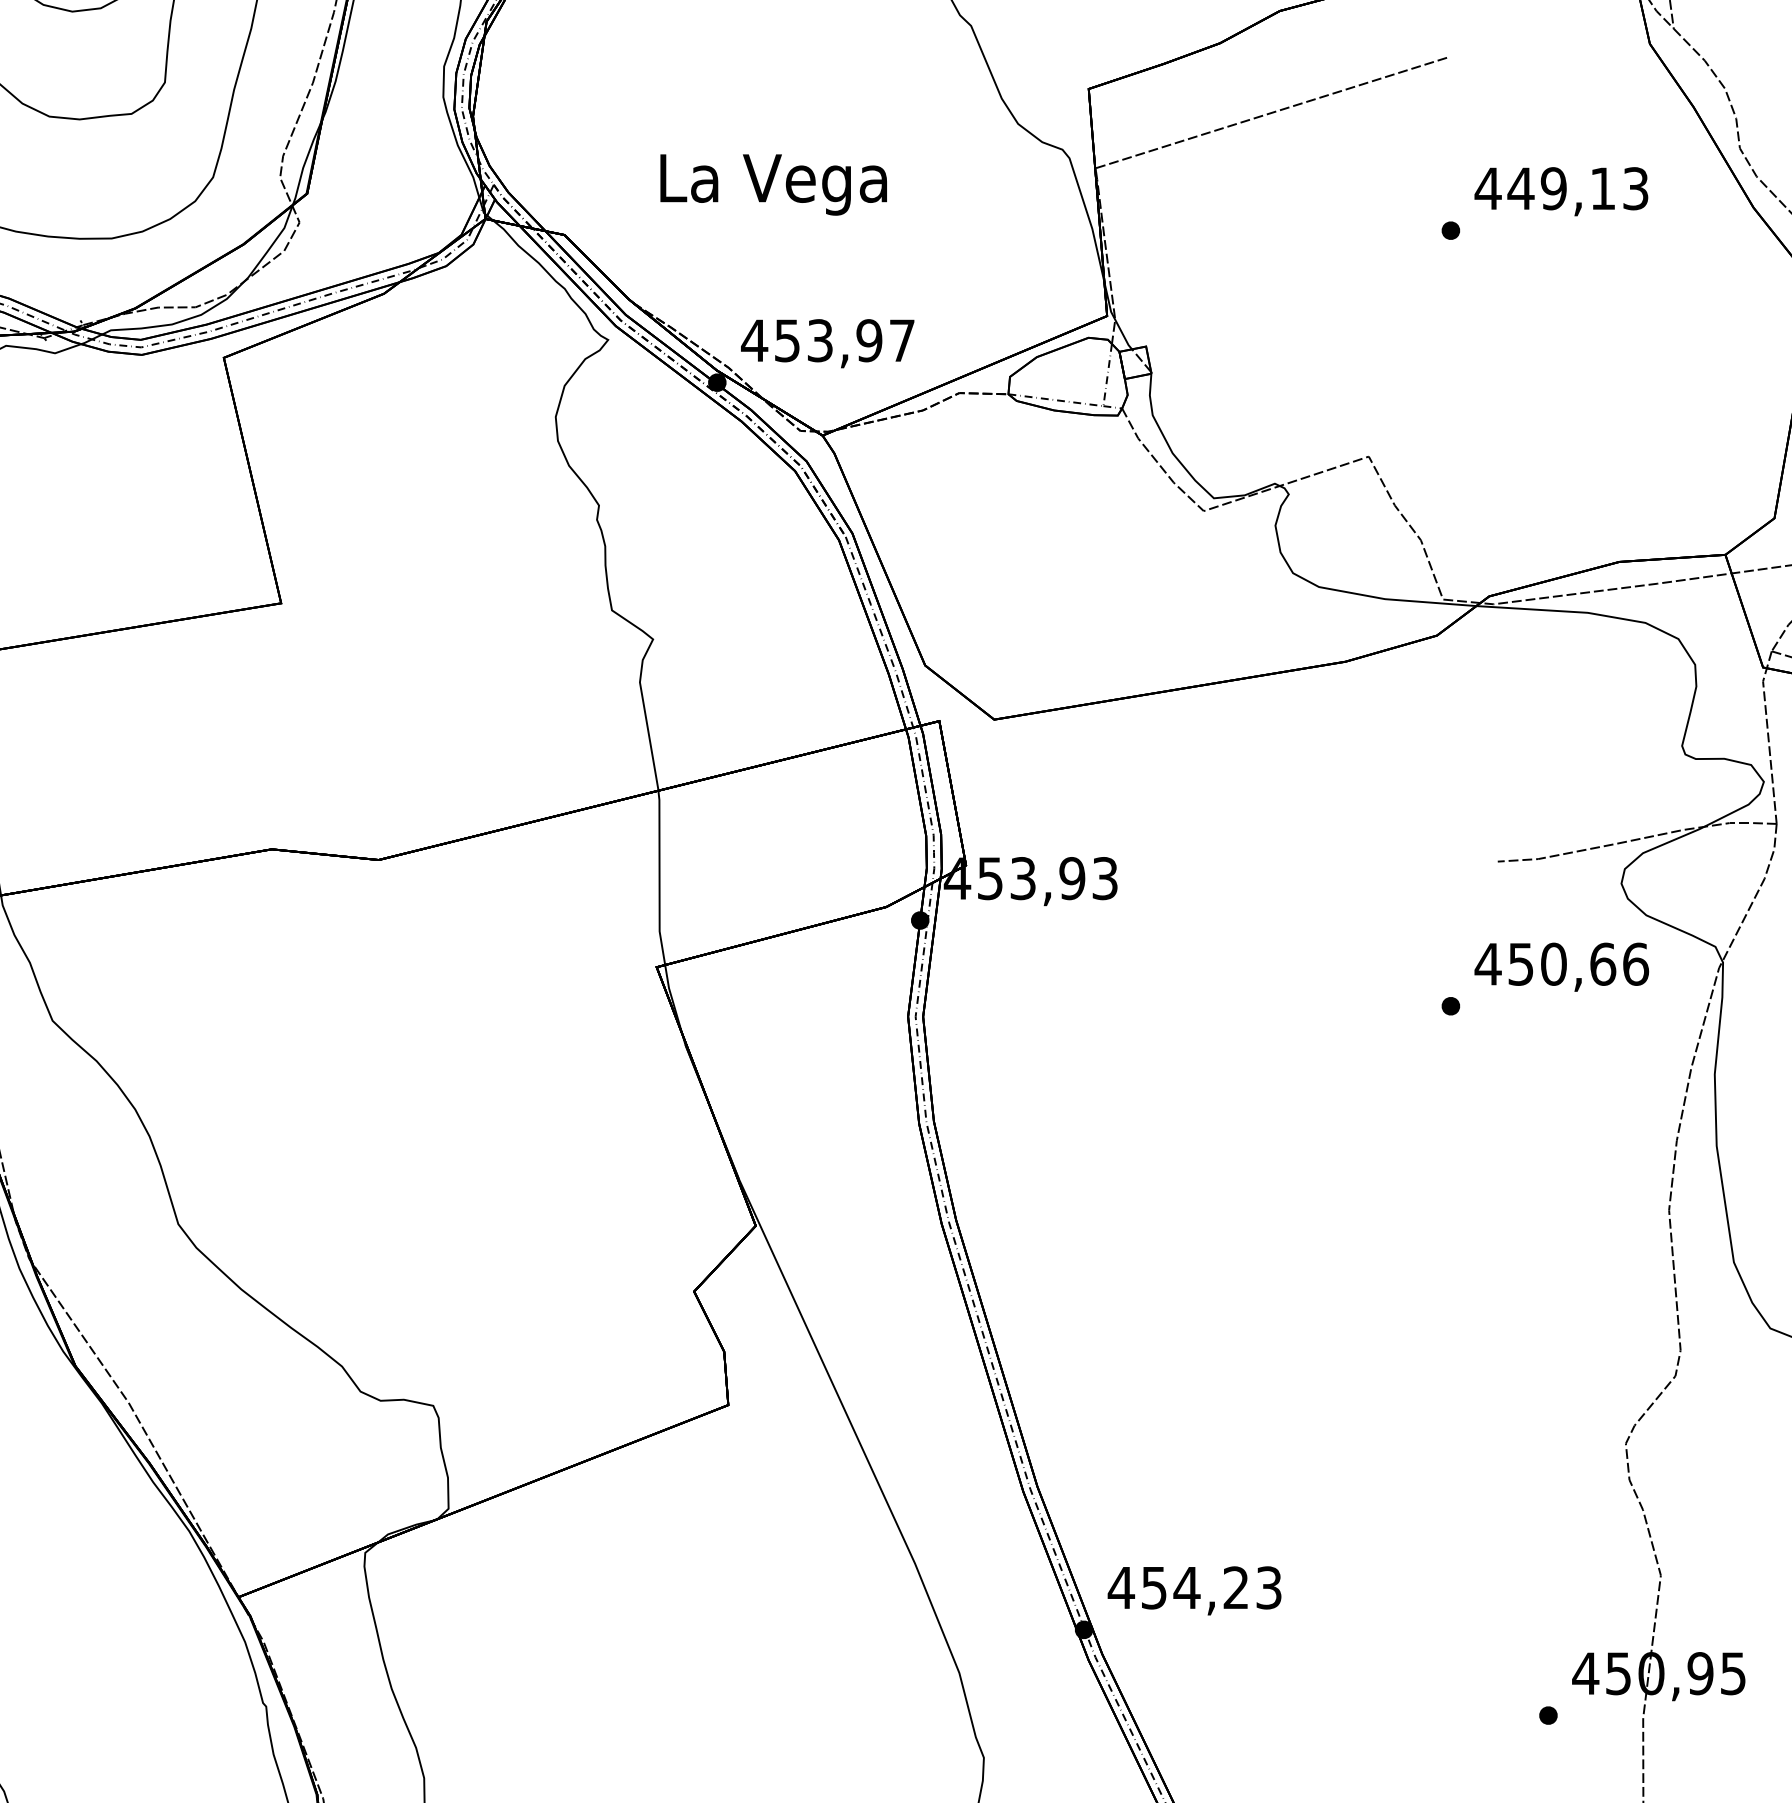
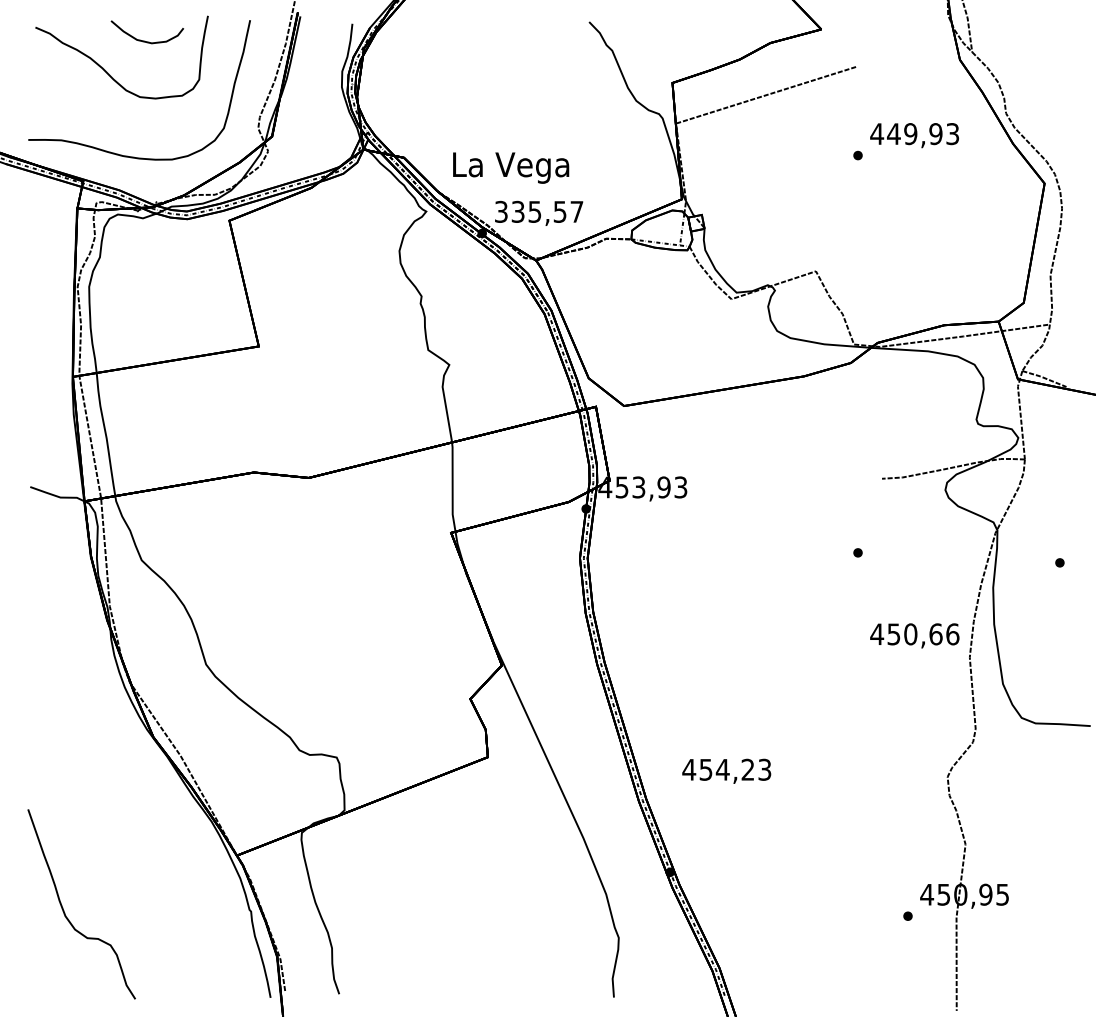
text: (774, 183) -> (511, 167), moved
text: (1602, 189) -> (935, 134), 449,13 -> 449,93
text: (811, 339) -> (530, 211), 453,97 -> 335,57
text: (1561, 966) -> (914, 635), moved
text: (1194, 1589) -> (726, 770), moved

